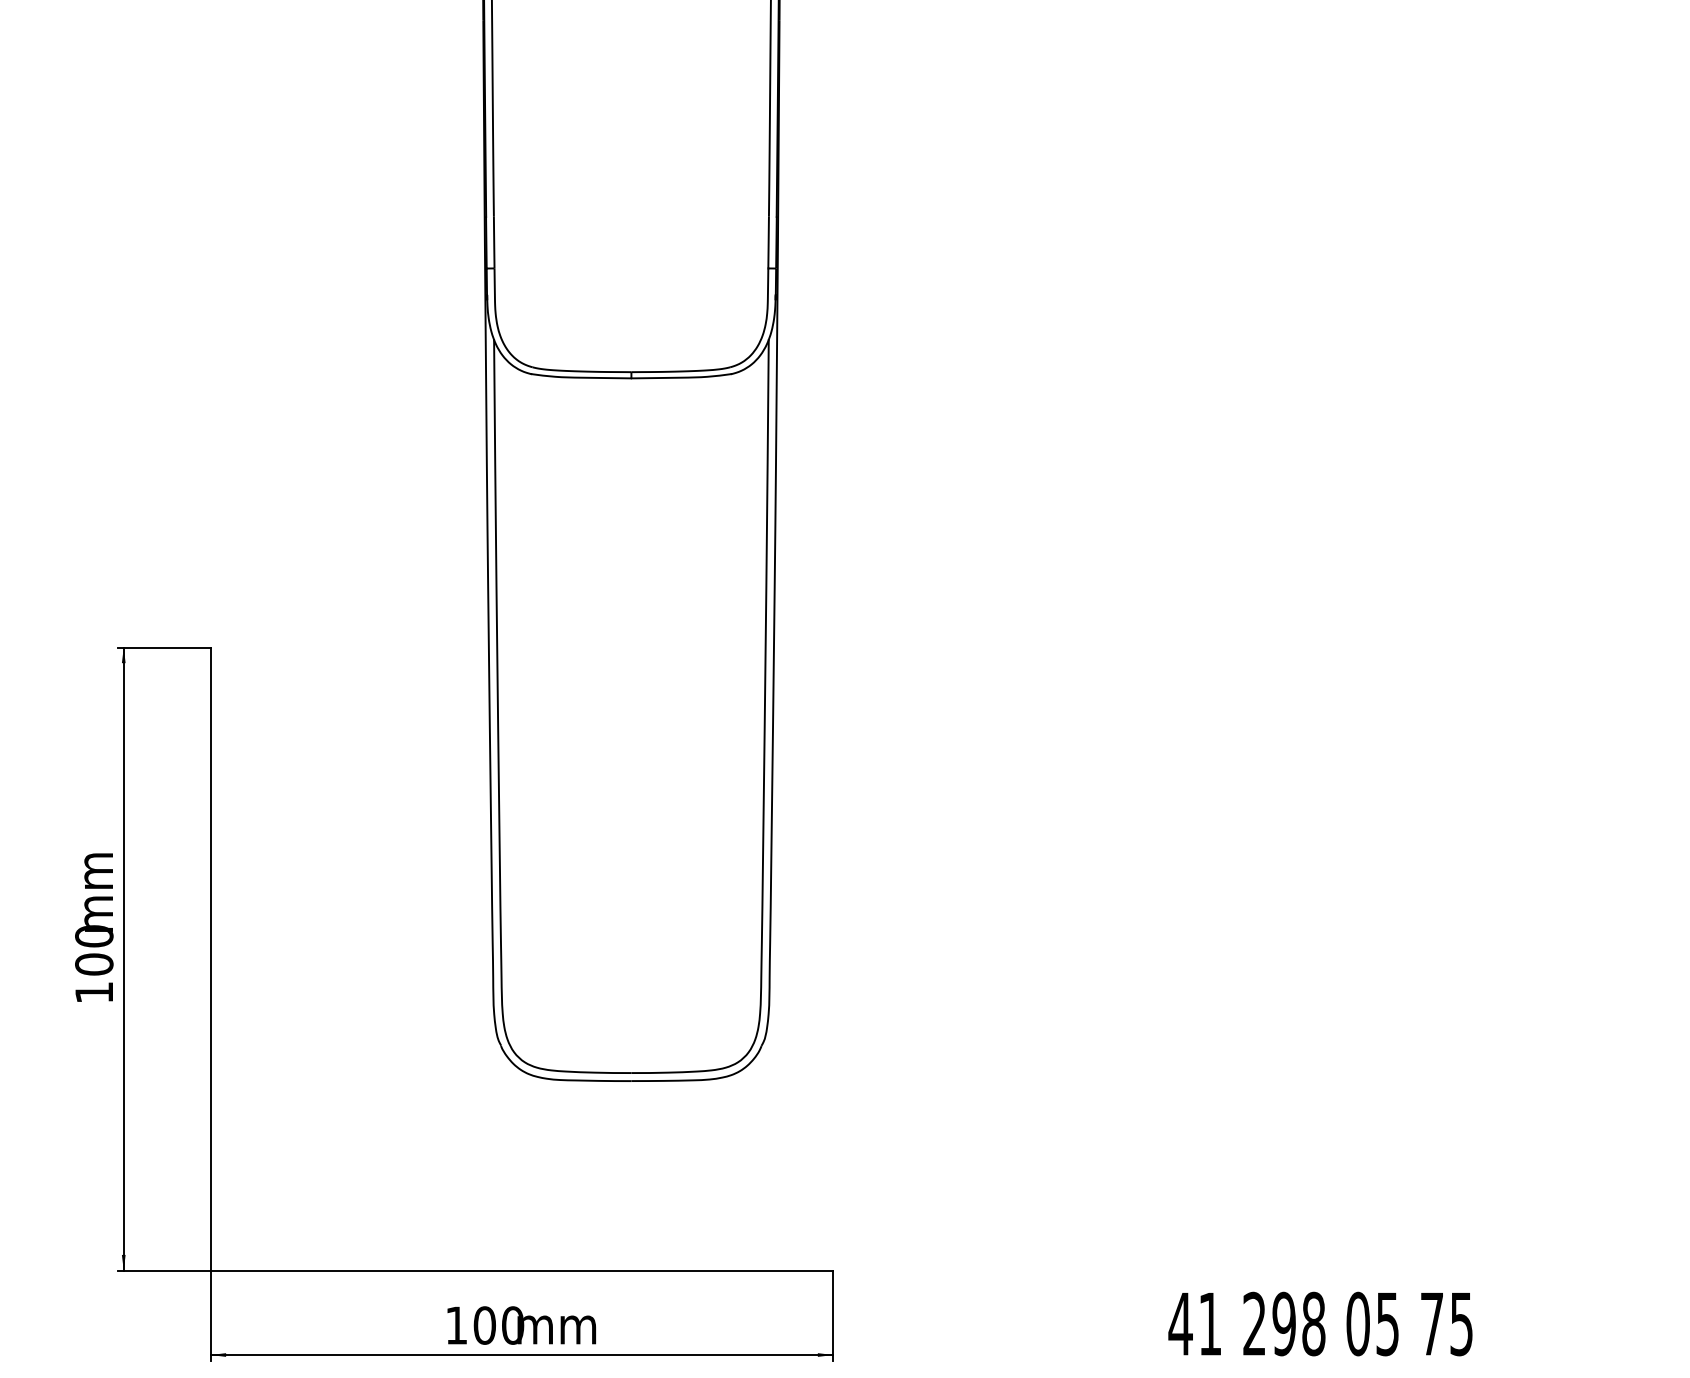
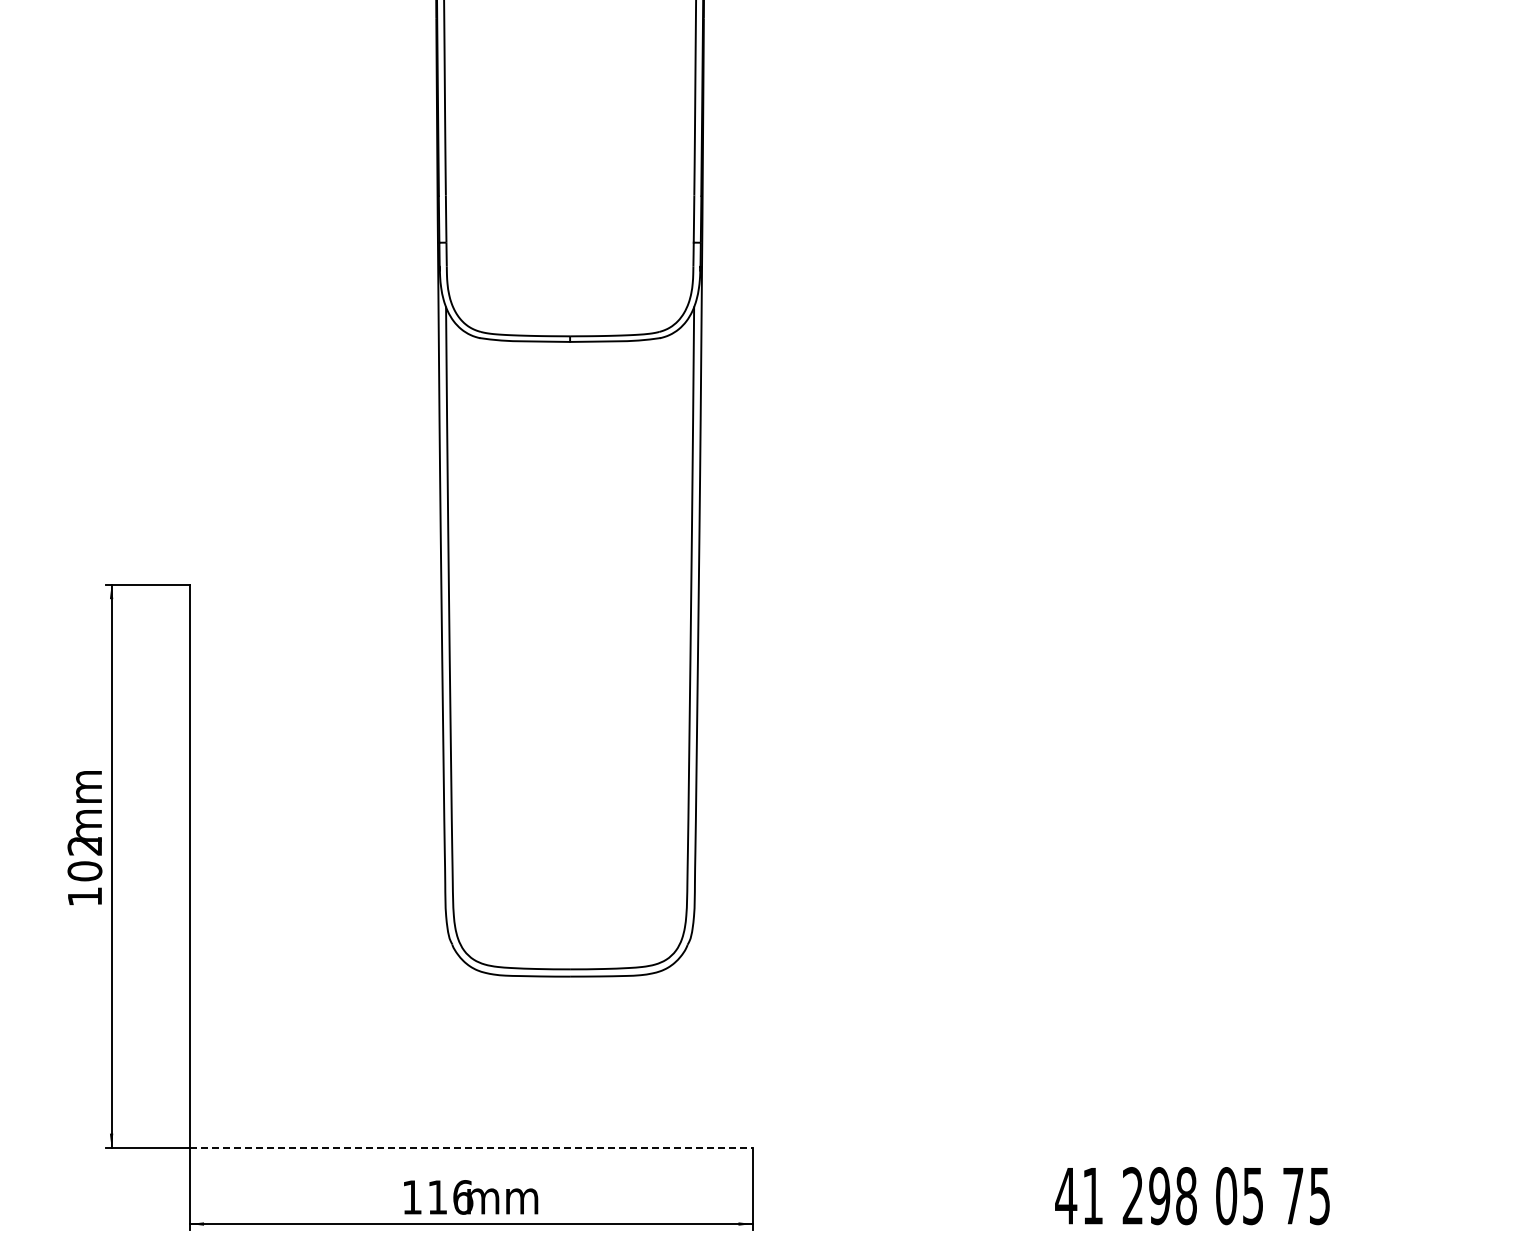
text: (93, 935) -> (84, 845), 100 -> 102
line: (522, 1270) -> (471, 1147), solid -> dashed
text: (499, 1325) -> (450, 1197), 100 -> 116

